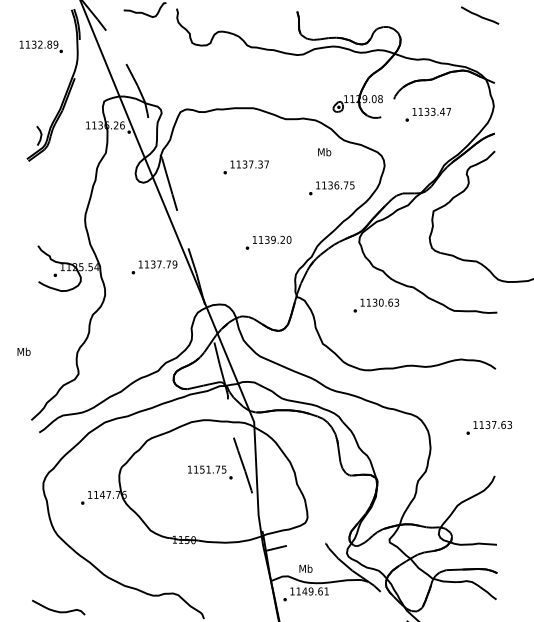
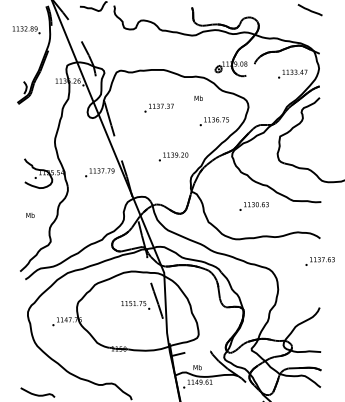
text: (427, 113) -> (292, 73), moved
text: (324, 150) -> (198, 97), moved
text: (375, 305) -> (253, 206), moved
text: (24, 352) -> (30, 215), moved
text: (488, 427) -> (319, 261), moved

